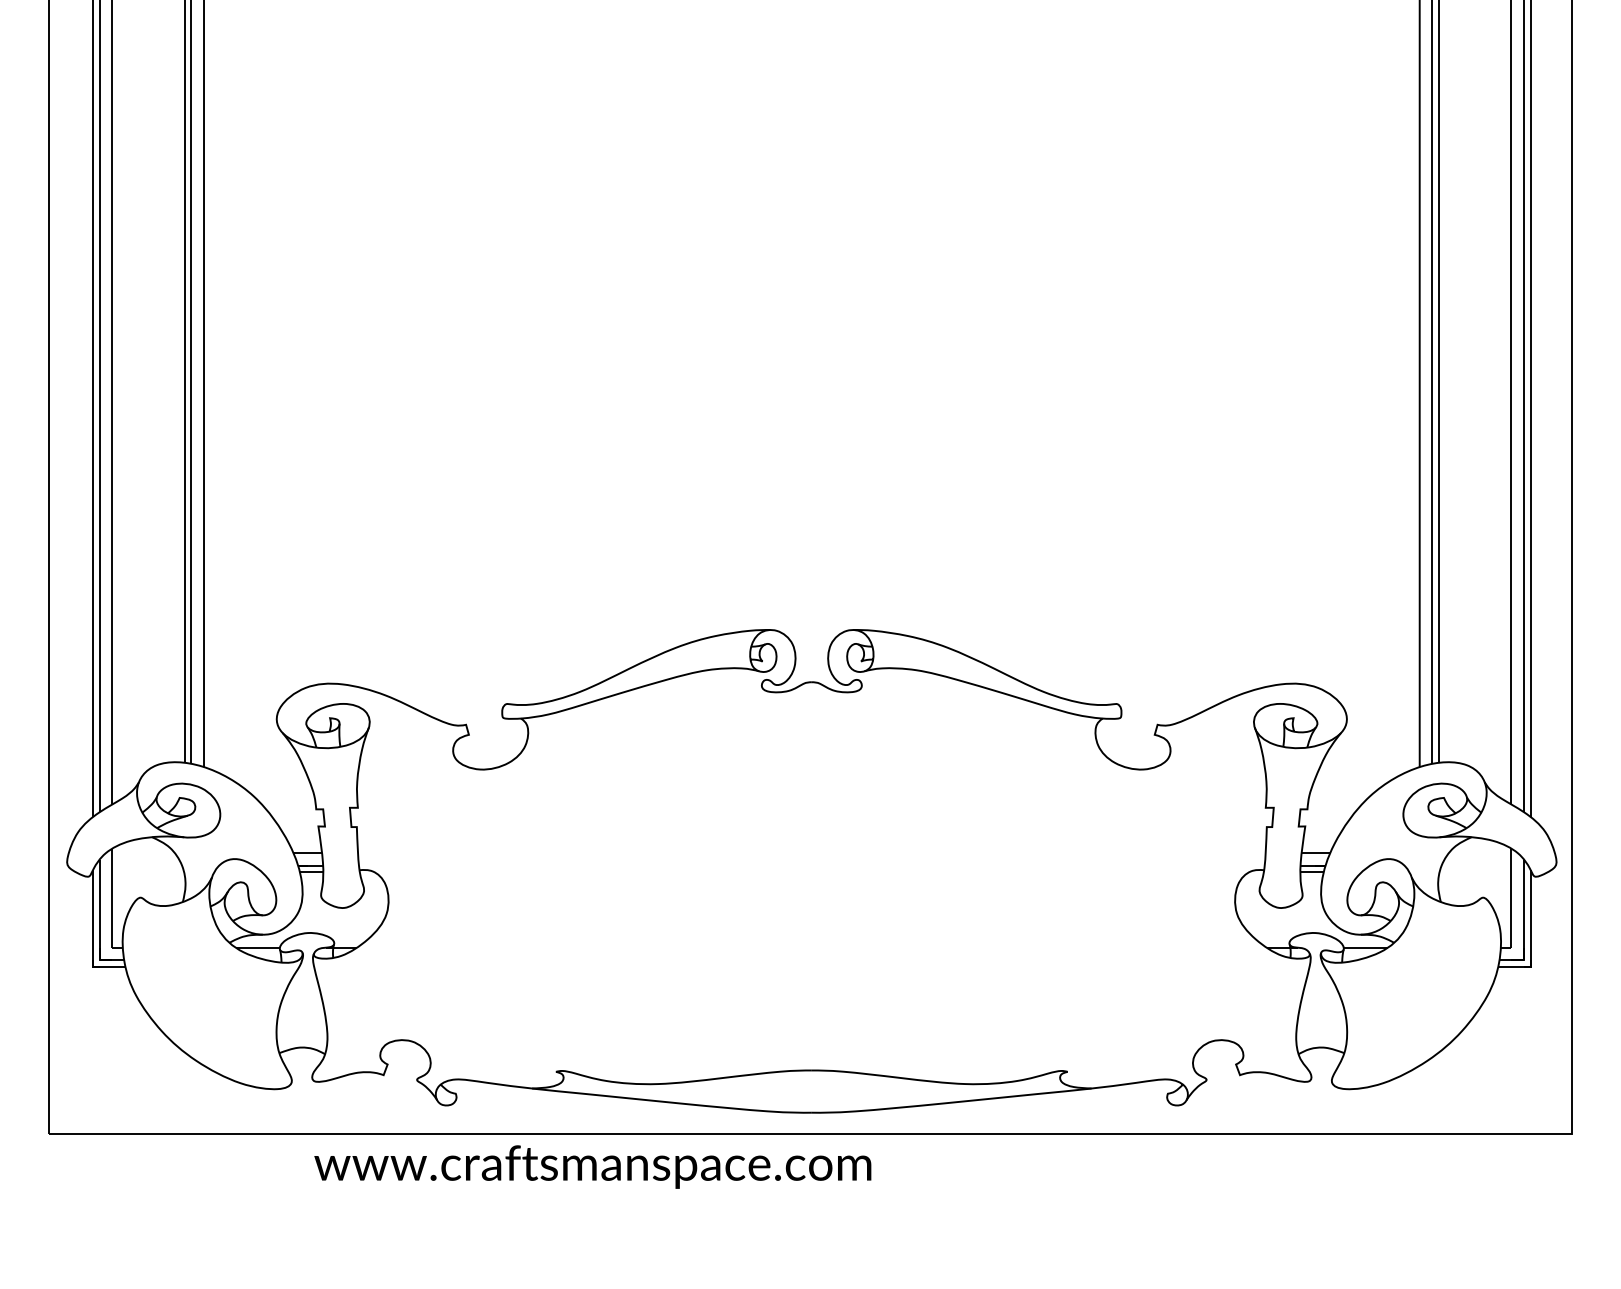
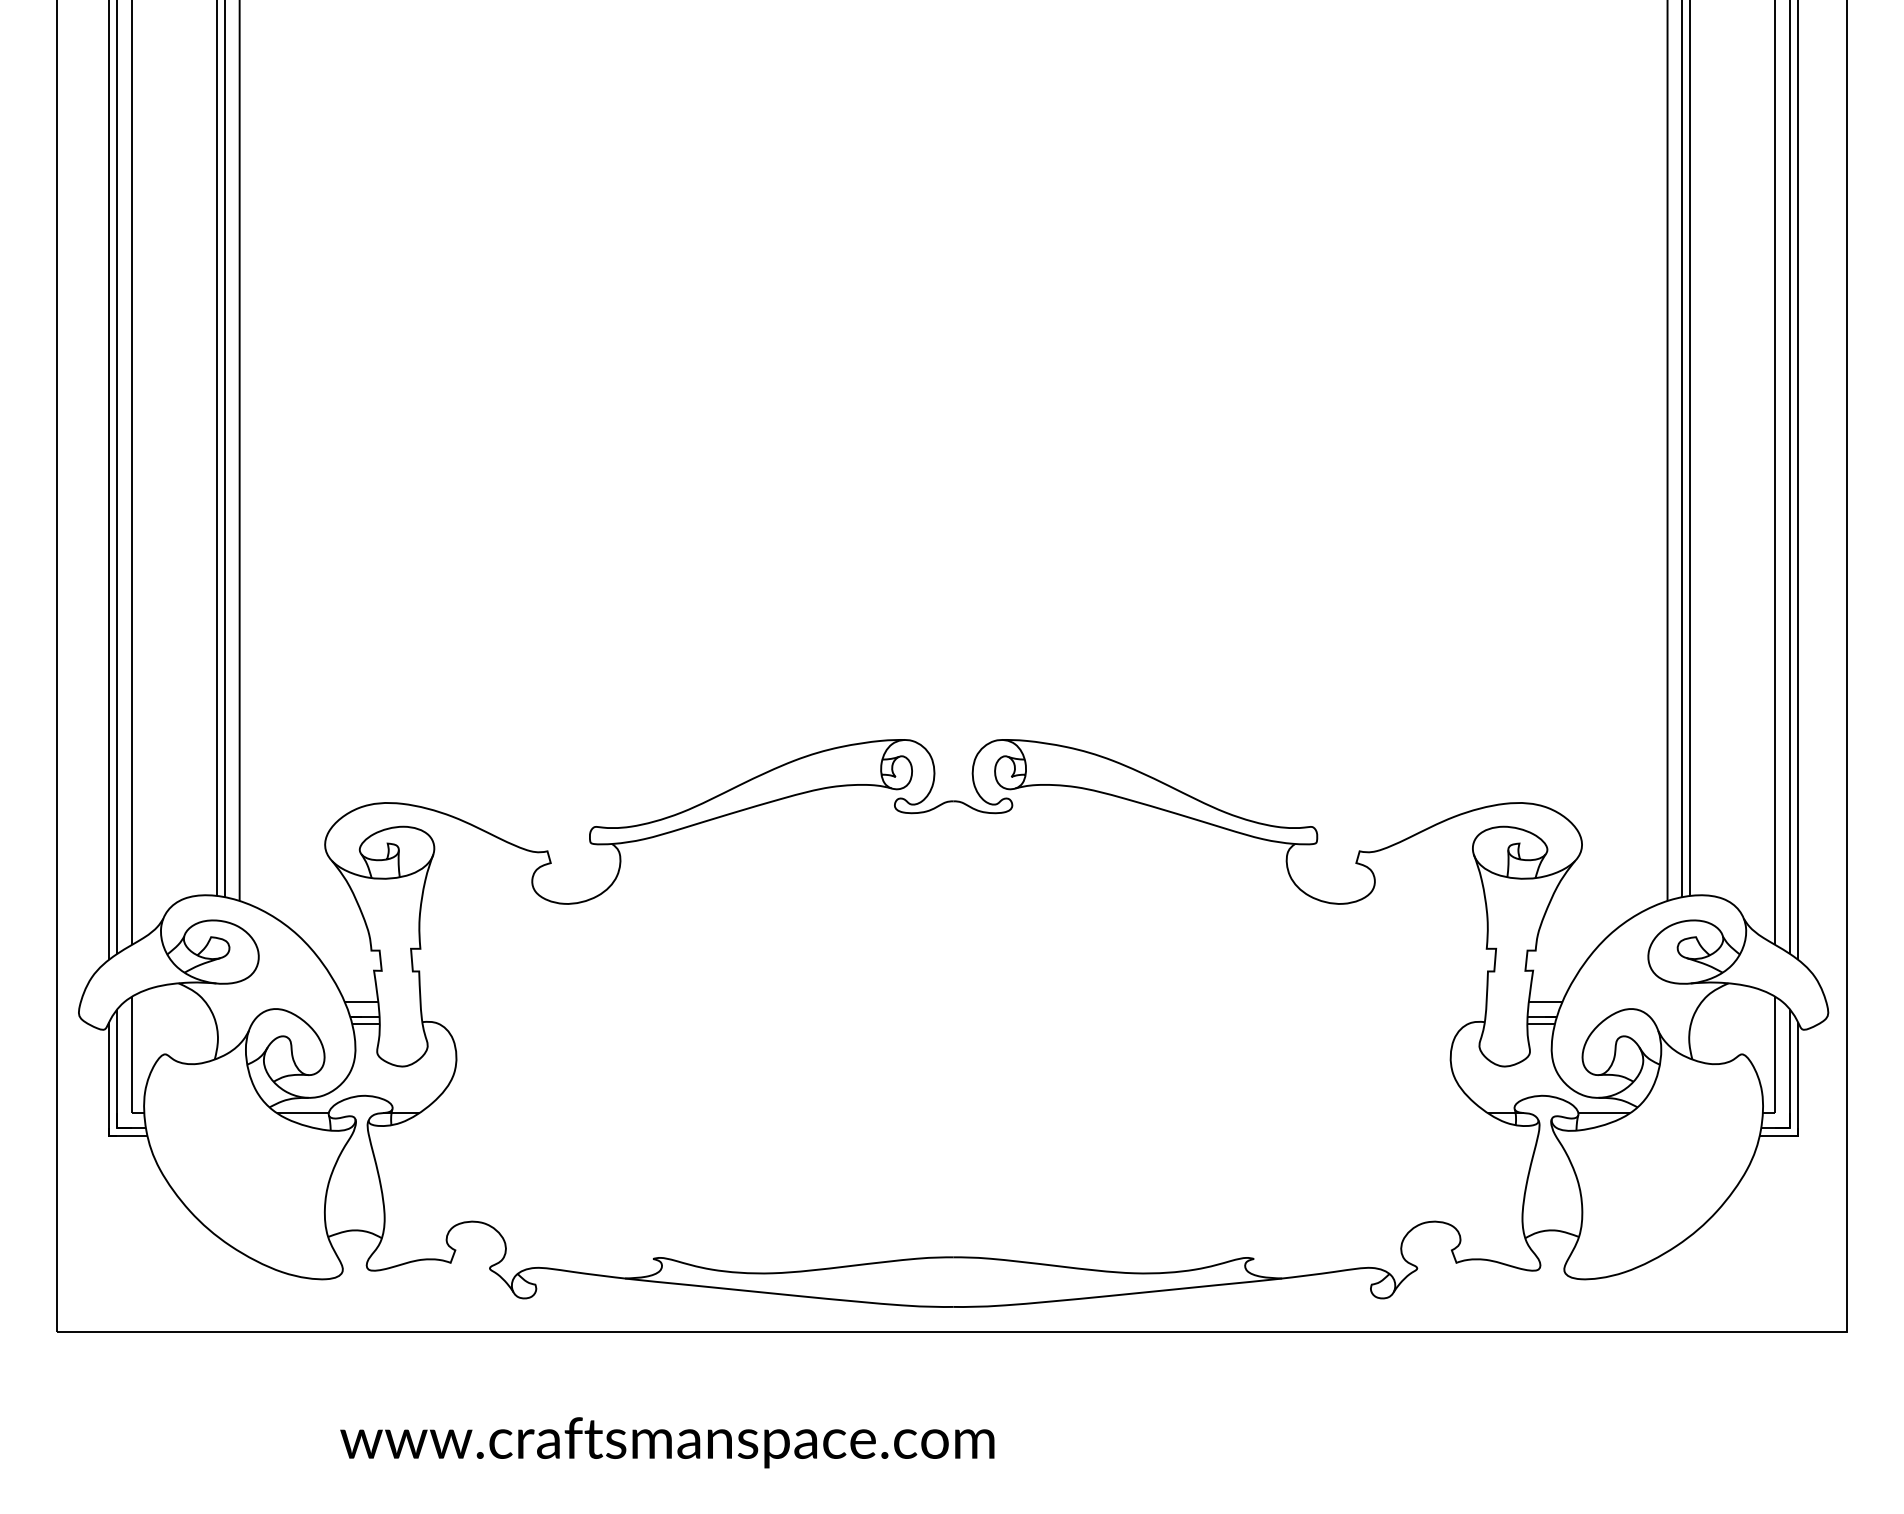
text: (592, 1166) -> (667, 1442), moved

